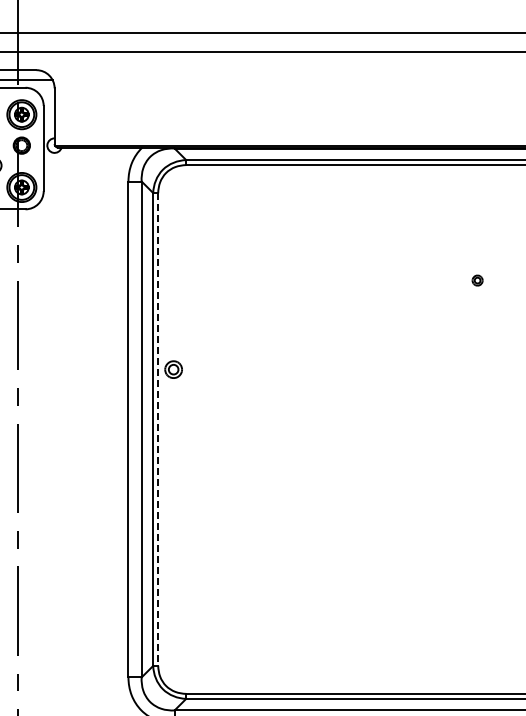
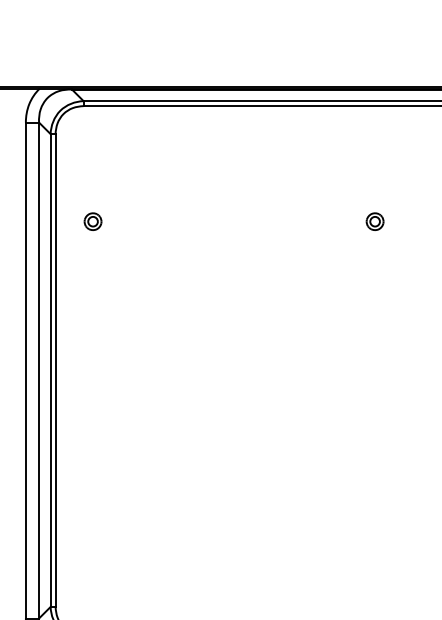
part: (477, 280) -> (374, 221), size x1.67
part: (173, 369) -> (92, 221), moved
line: (158, 429) -> (55, 370), dashed -> solid

